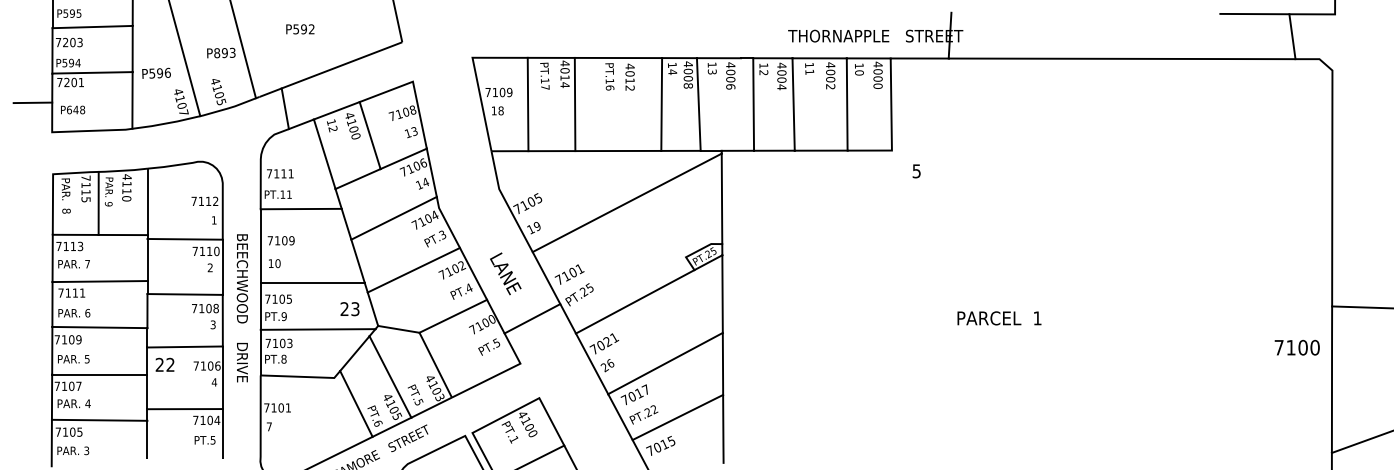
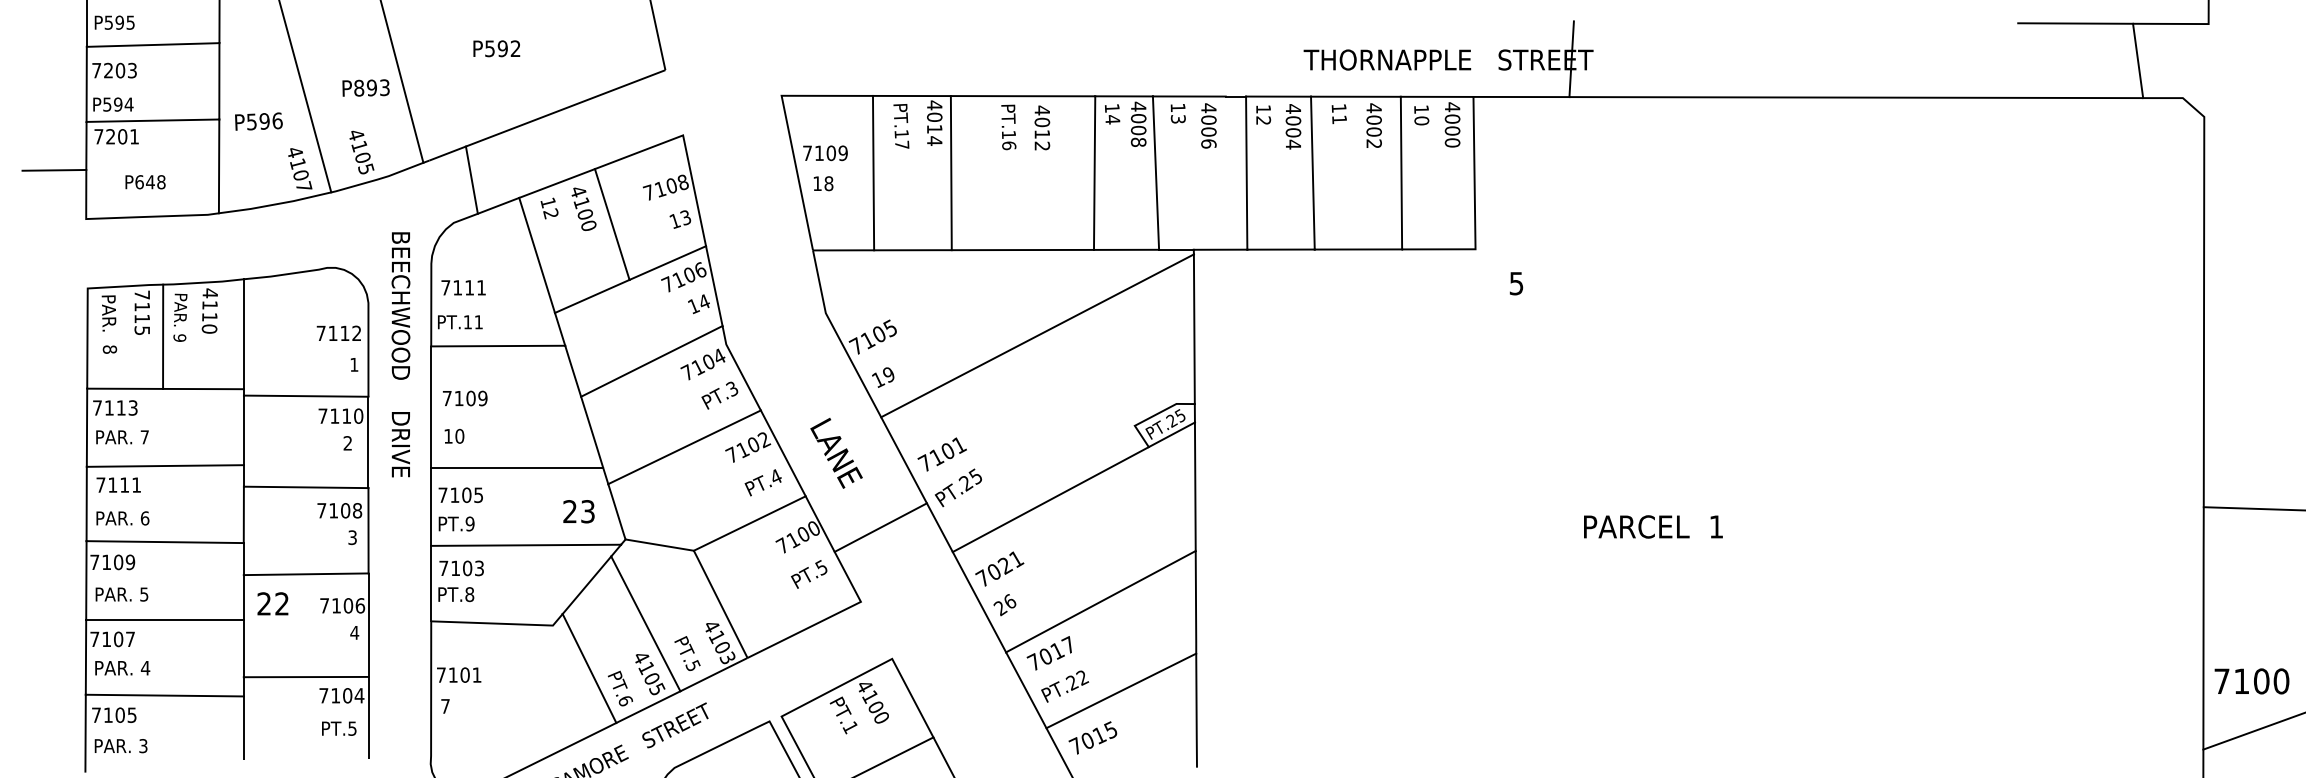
text: (73, 109) -> (146, 181), moved
text: (241, 308) -> (399, 355), moved
text: (1296, 347) -> (2250, 681), moved

